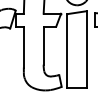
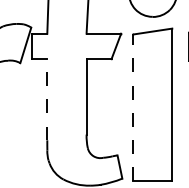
line: (23, 46) -> (46, 98), solid -> dashed
line: (67, 50) -> (133, 106), solid -> dashed

